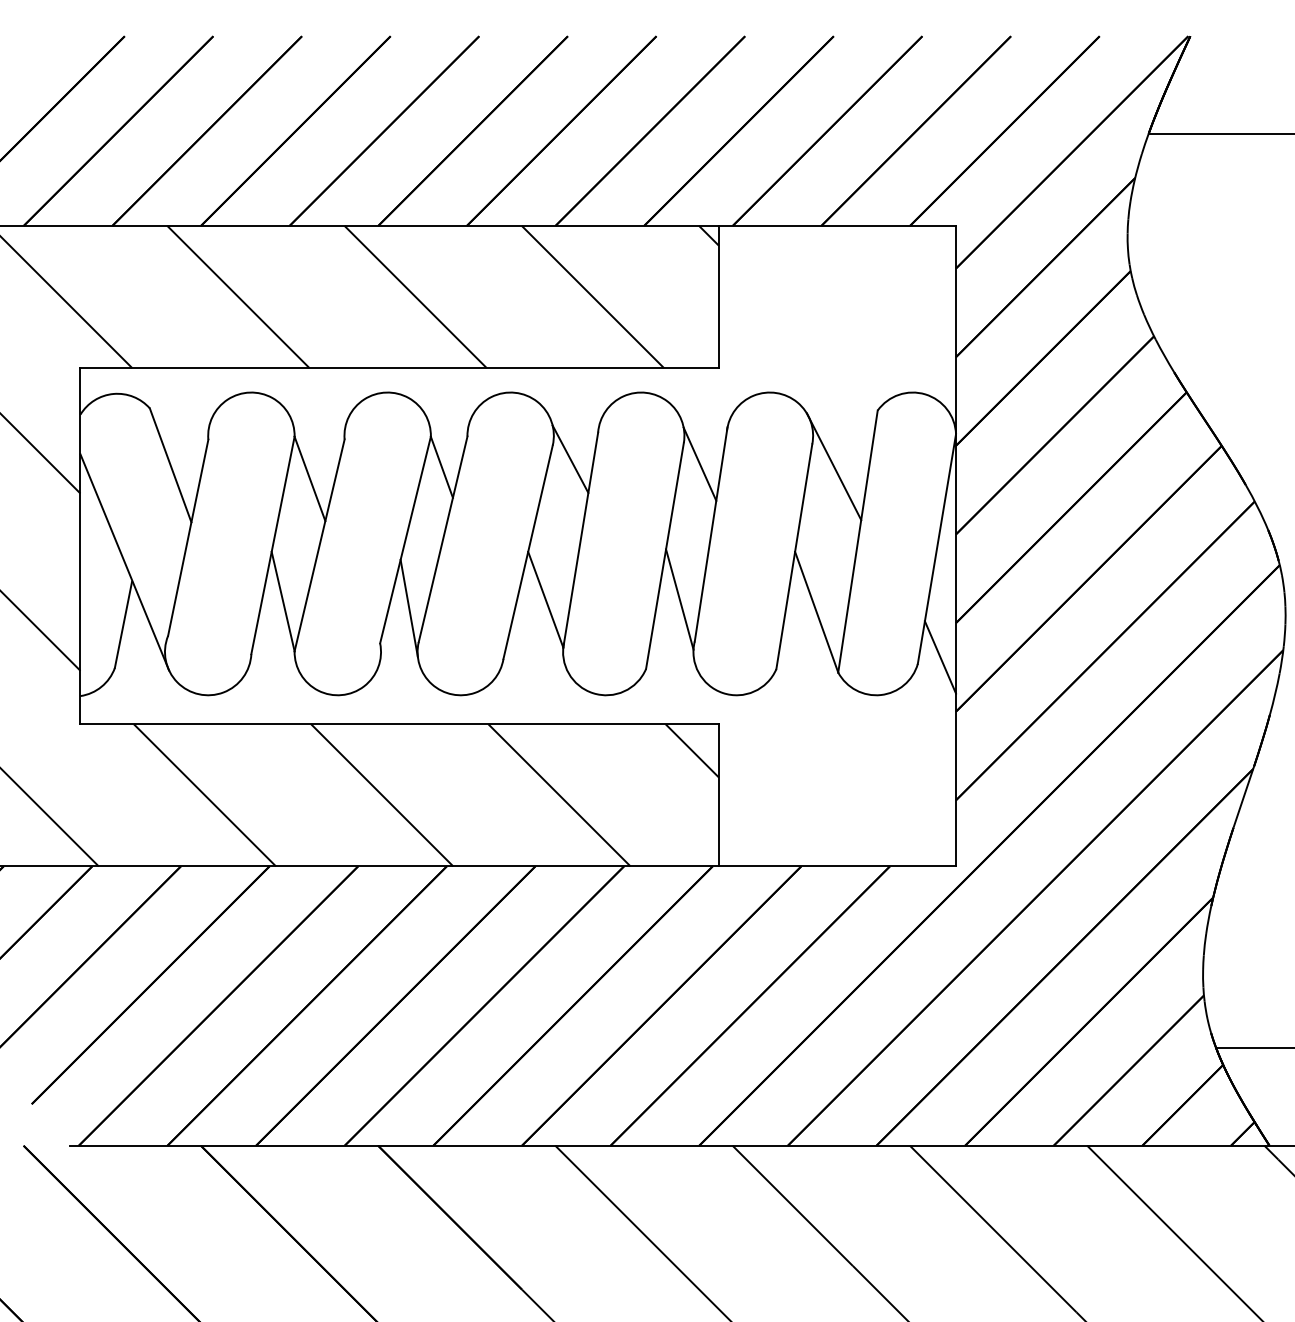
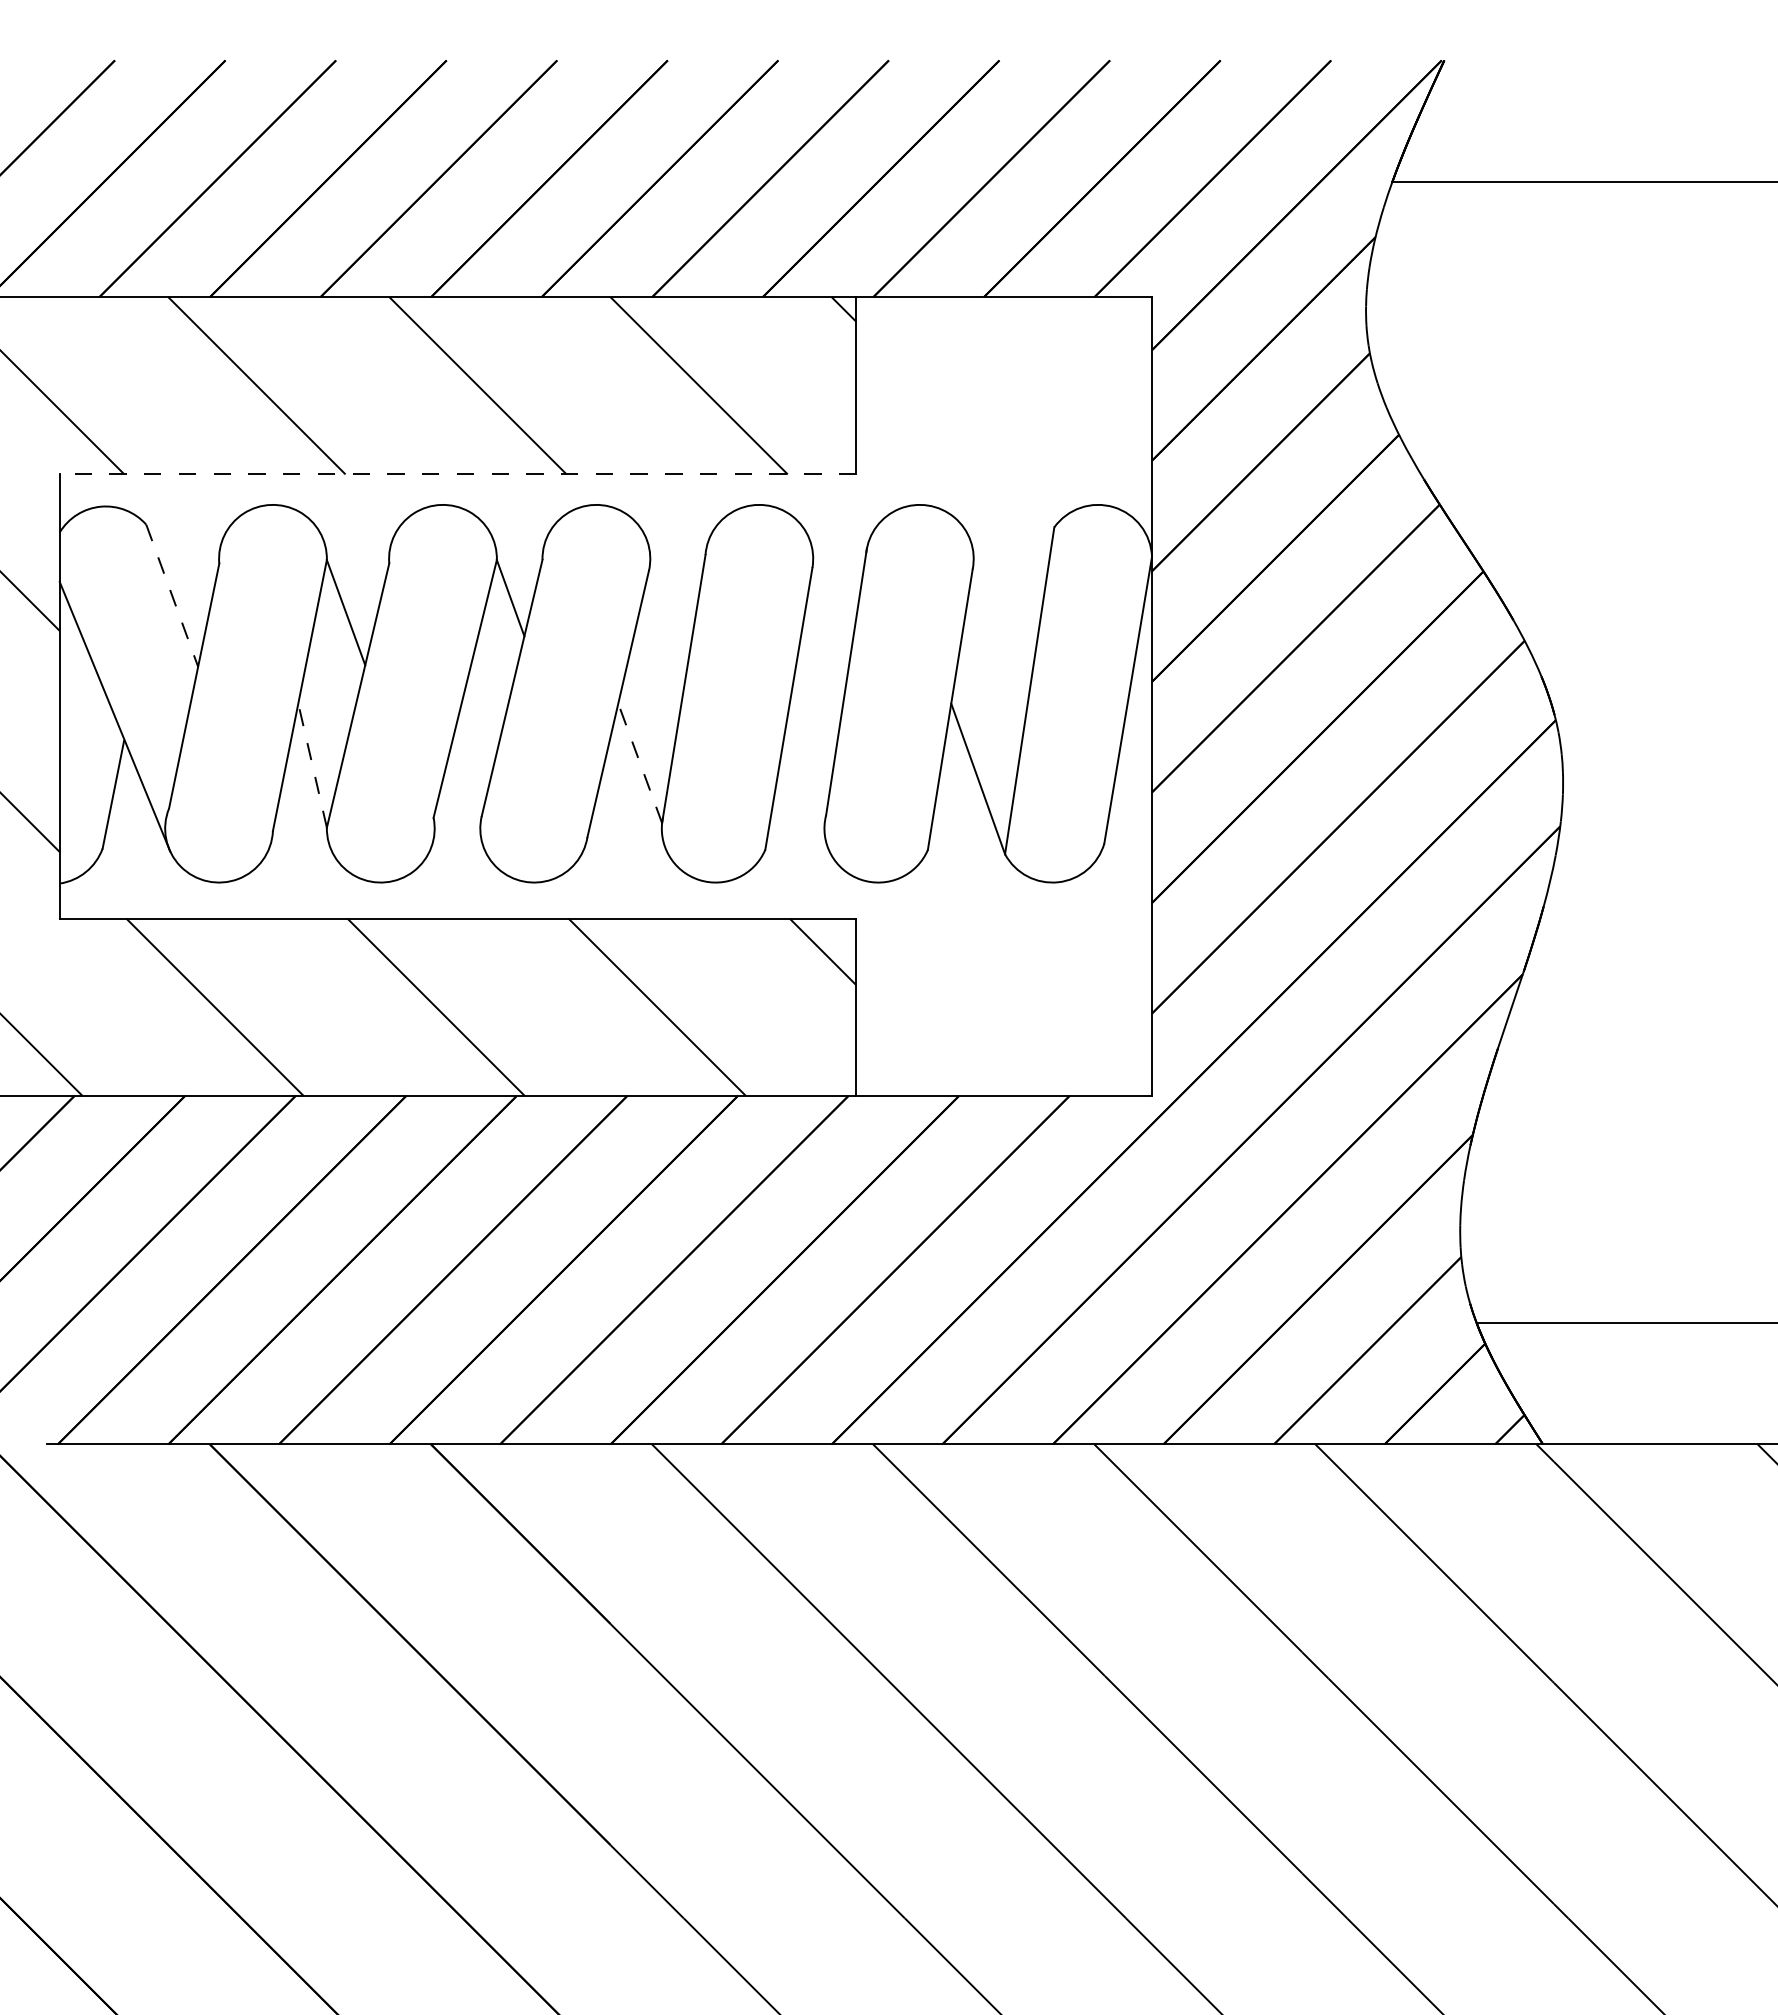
line: (399, 368) -> (457, 474), solid -> dashed
line: (570, 459) -> (670, 588), removed
line: (699, 463) -> (832, 593), removed
line: (170, 465) -> (172, 595), solid -> dashed
line: (833, 465) -> (999, 596), removed
line: (546, 599) -> (640, 763), solid -> dashed
line: (679, 599) -> (807, 762), removed
line: (283, 601) -> (312, 765), solid -> dashed
line: (408, 607) -> (469, 773), removed
line: (940, 657) -> (1132, 835), removed

